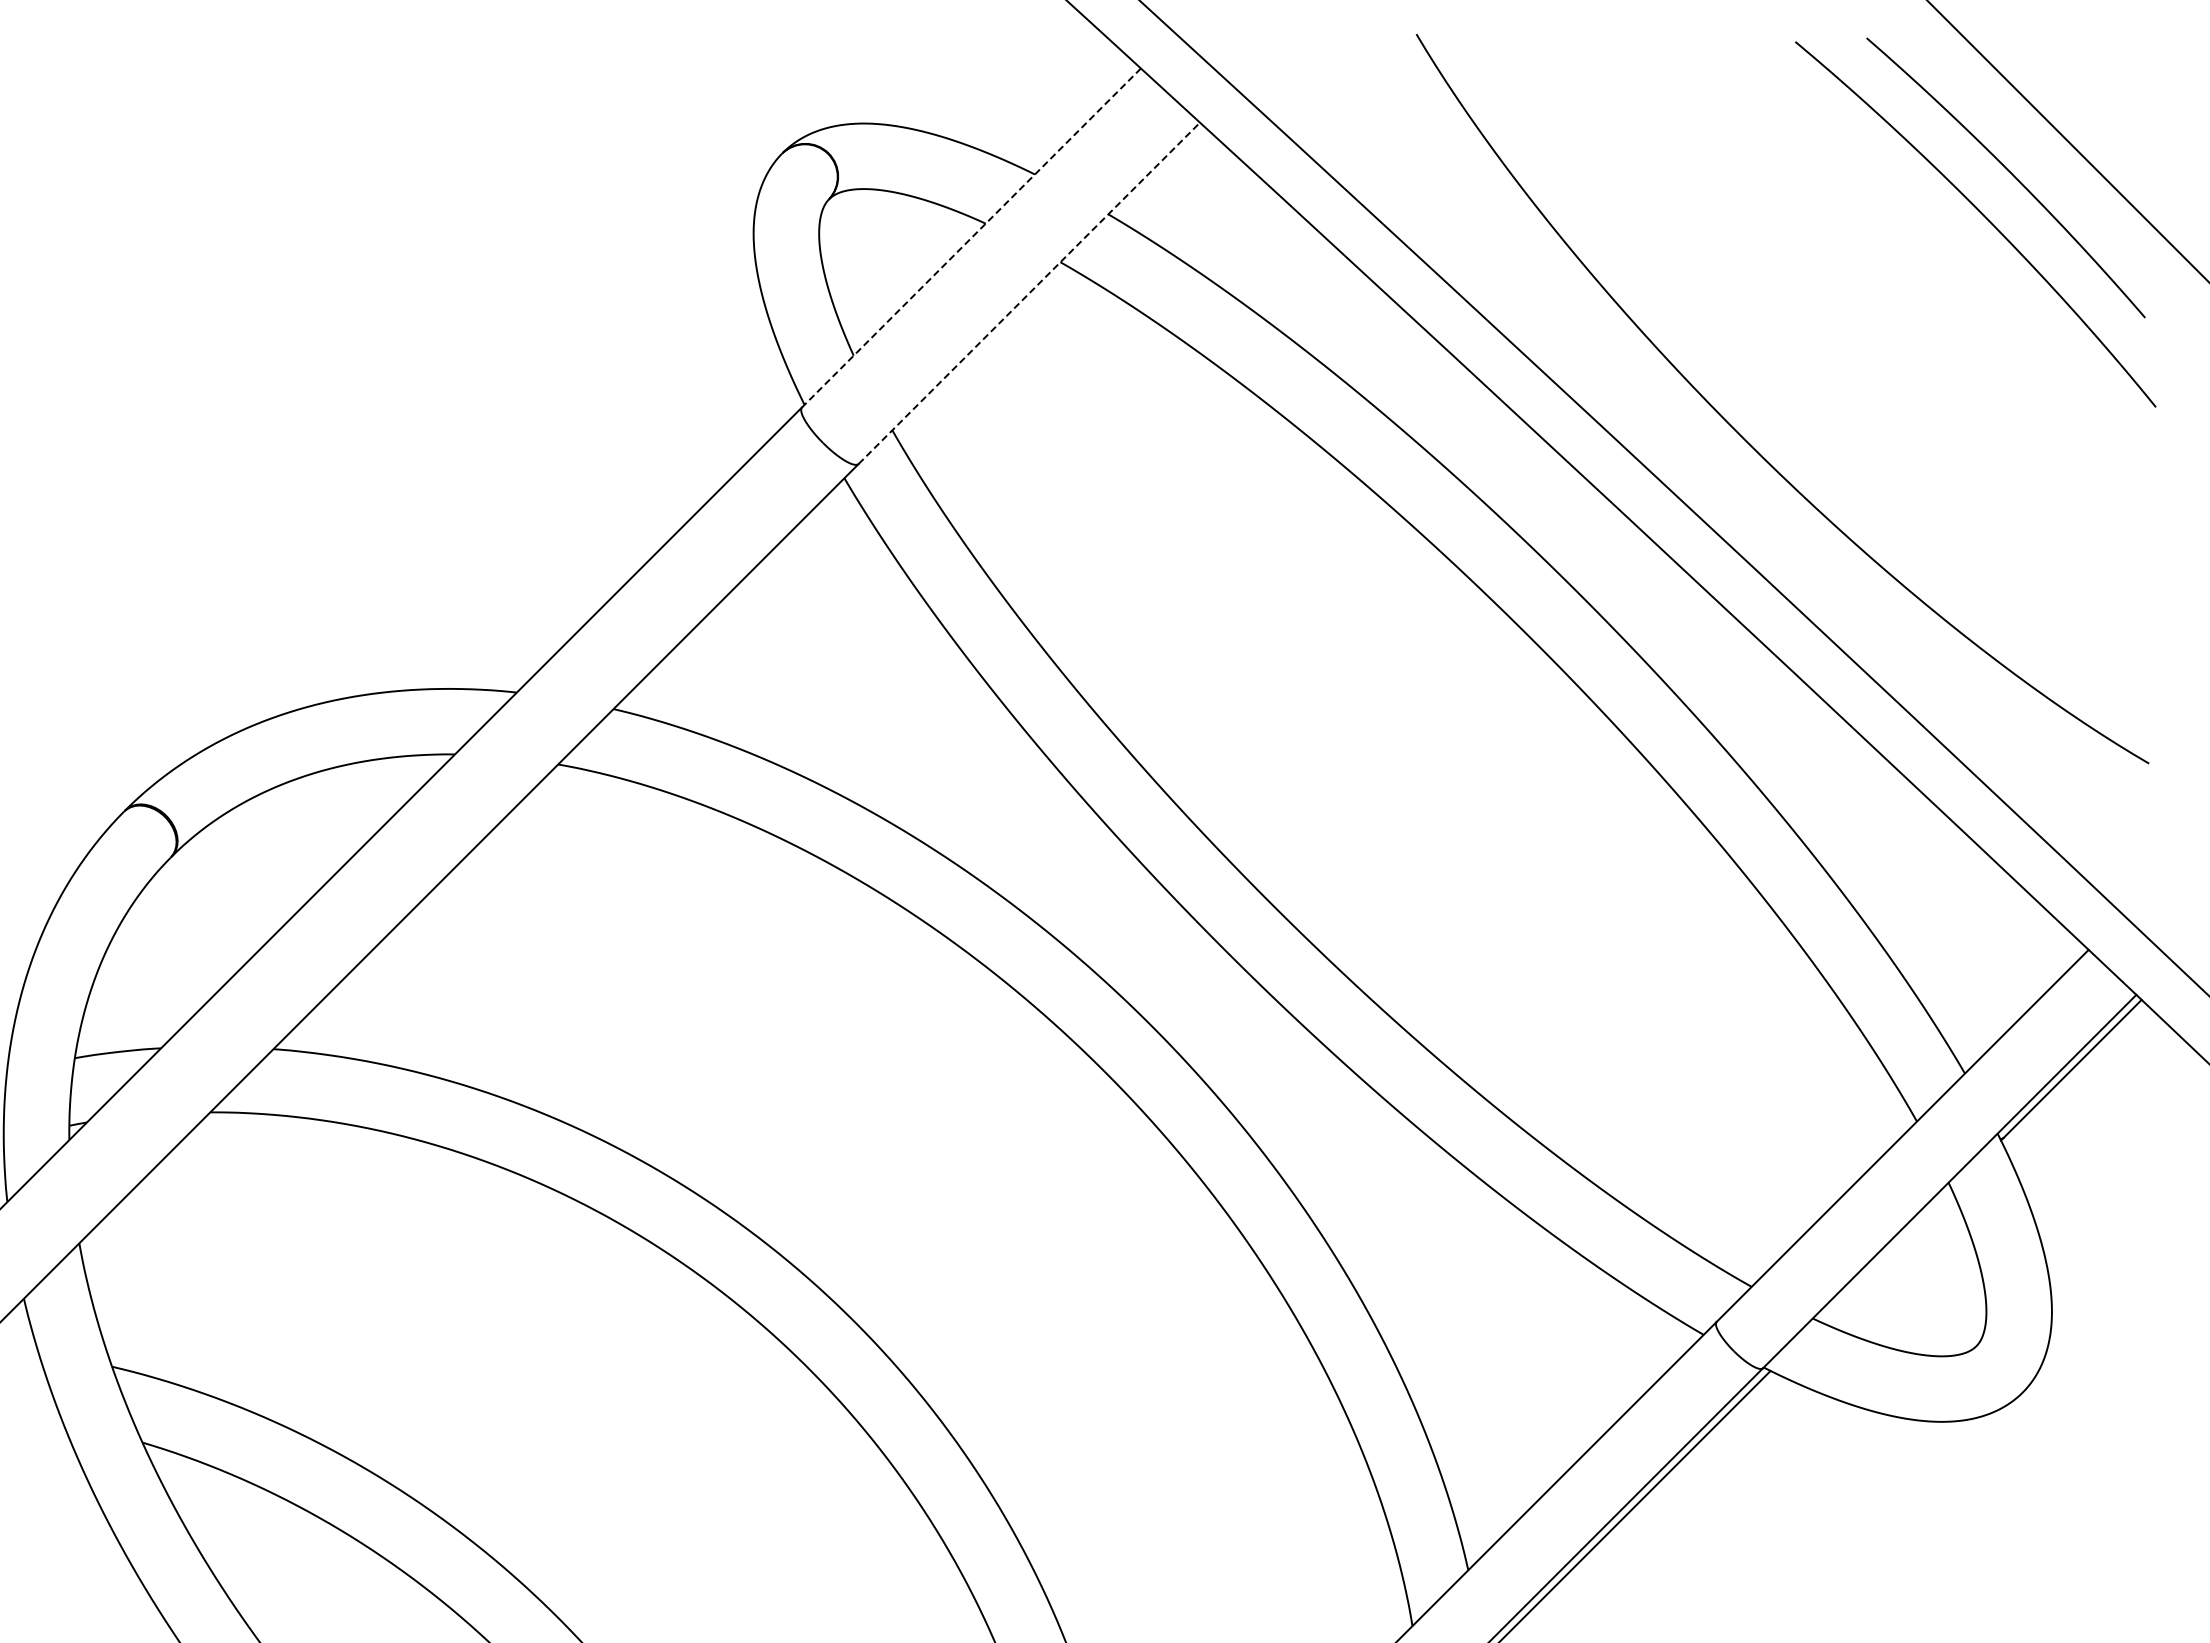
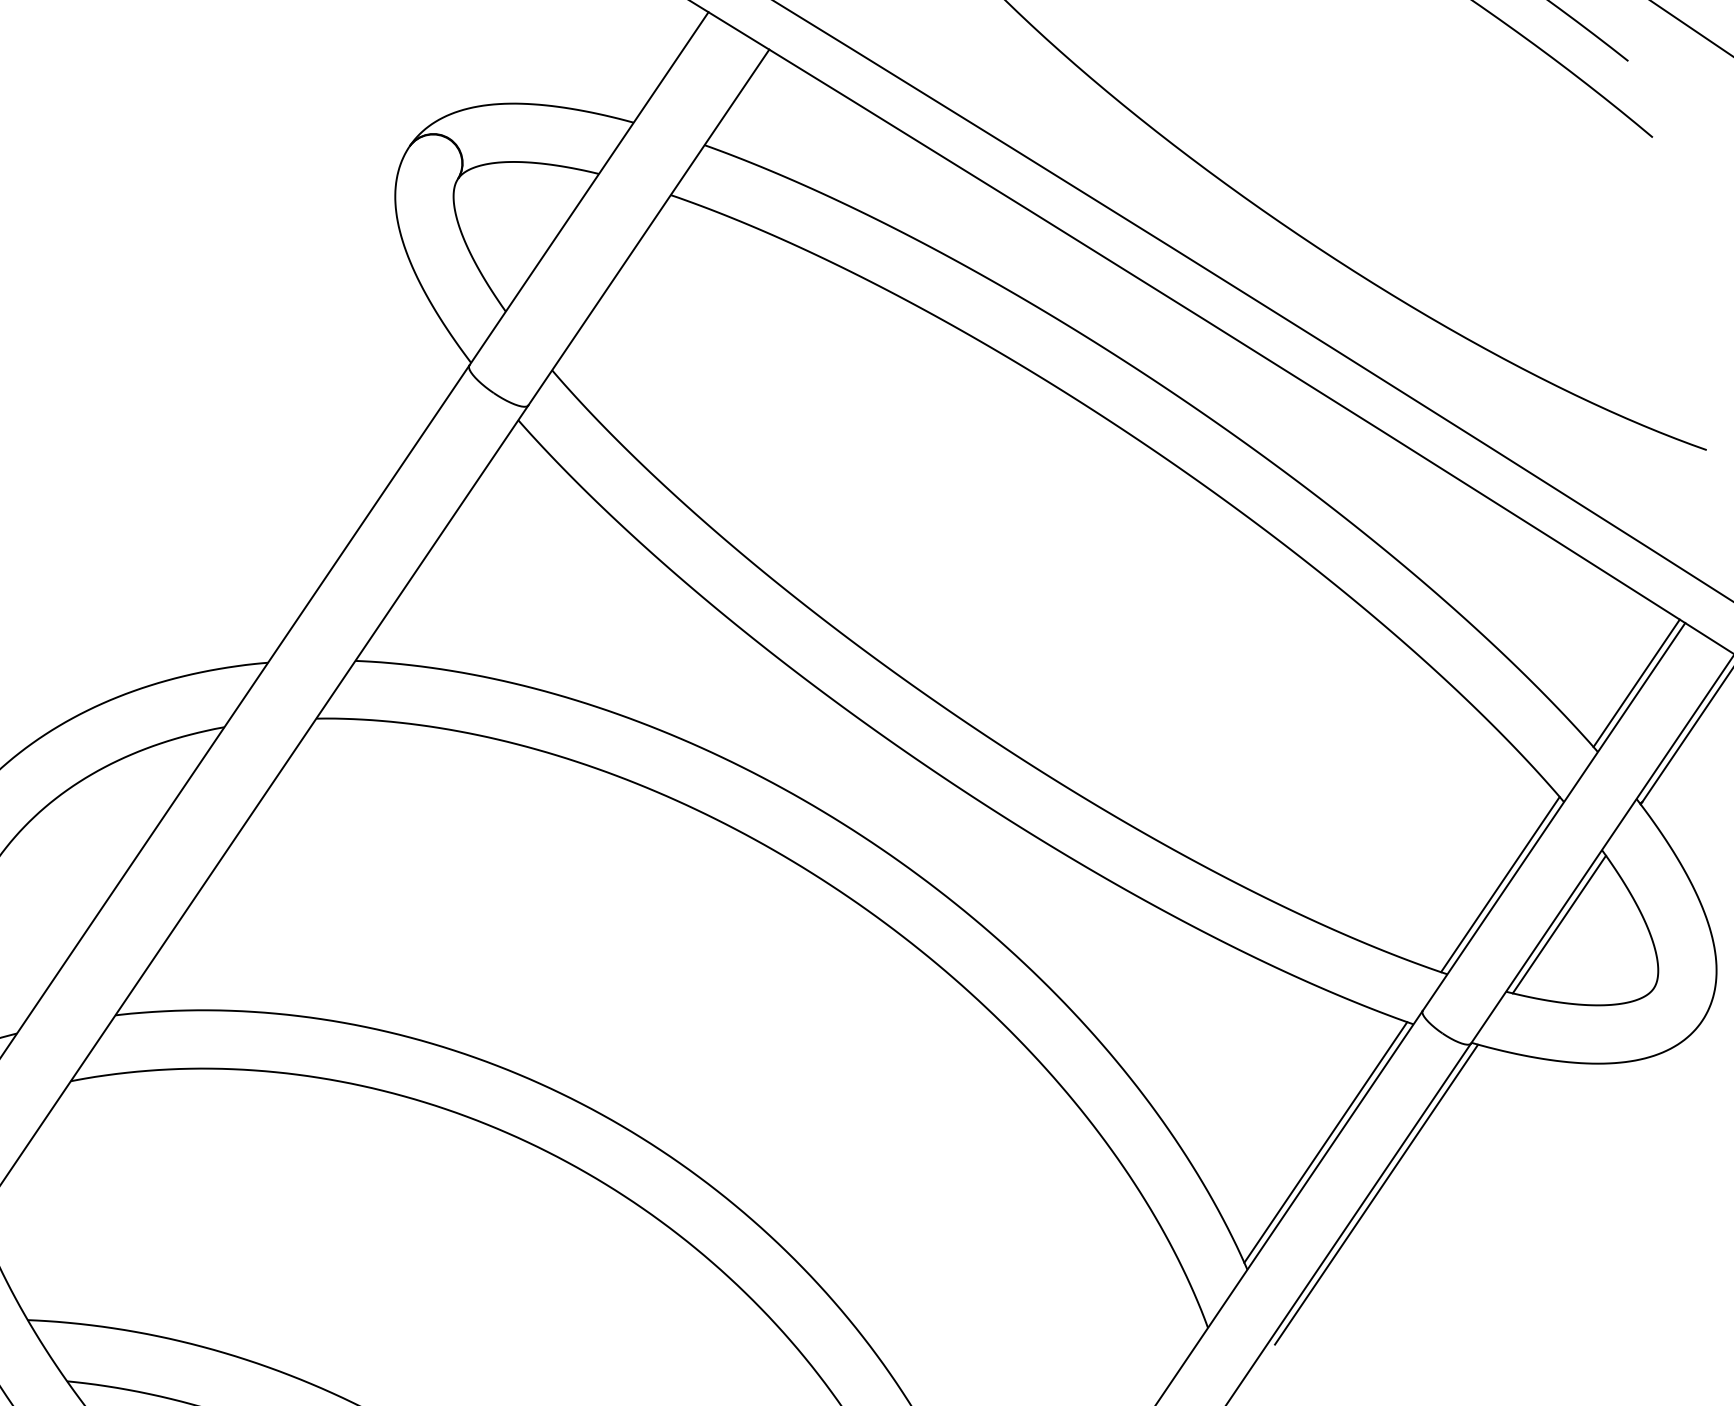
line: (971, 237) -> (588, 188), dashed -> solid
line: (1029, 292) -> (648, 226), dashed -> solid
line: (2022, 1005) -> (1636, 682), added
line: (1829, 1199) -> (1500, 884), added
line: (1885, 1255) -> (1559, 924), added
line: (1581, 1446) -> (1325, 1142), added

